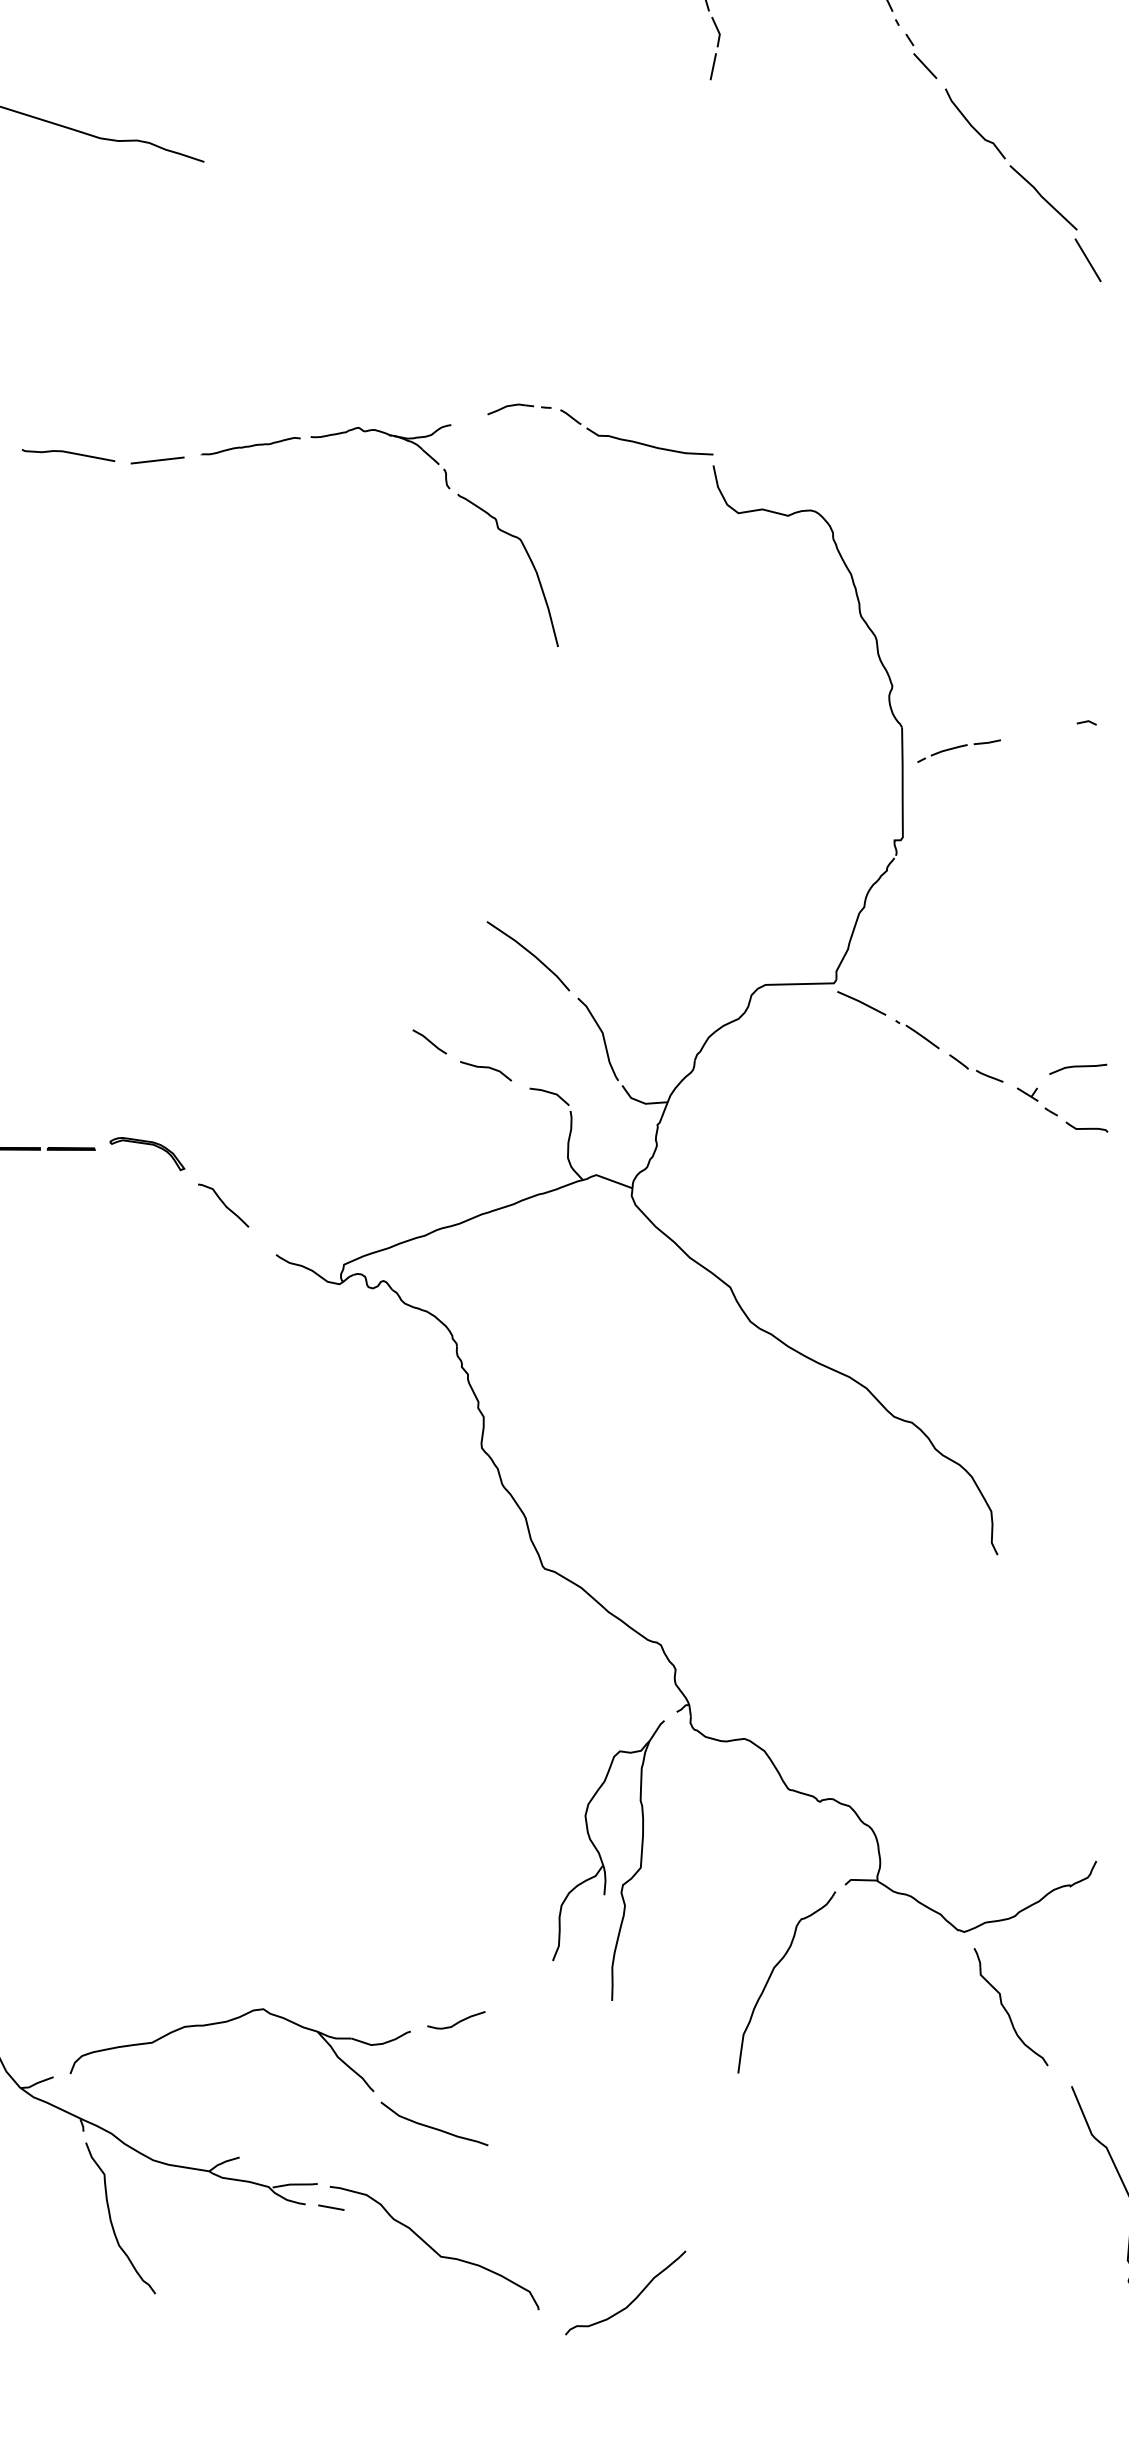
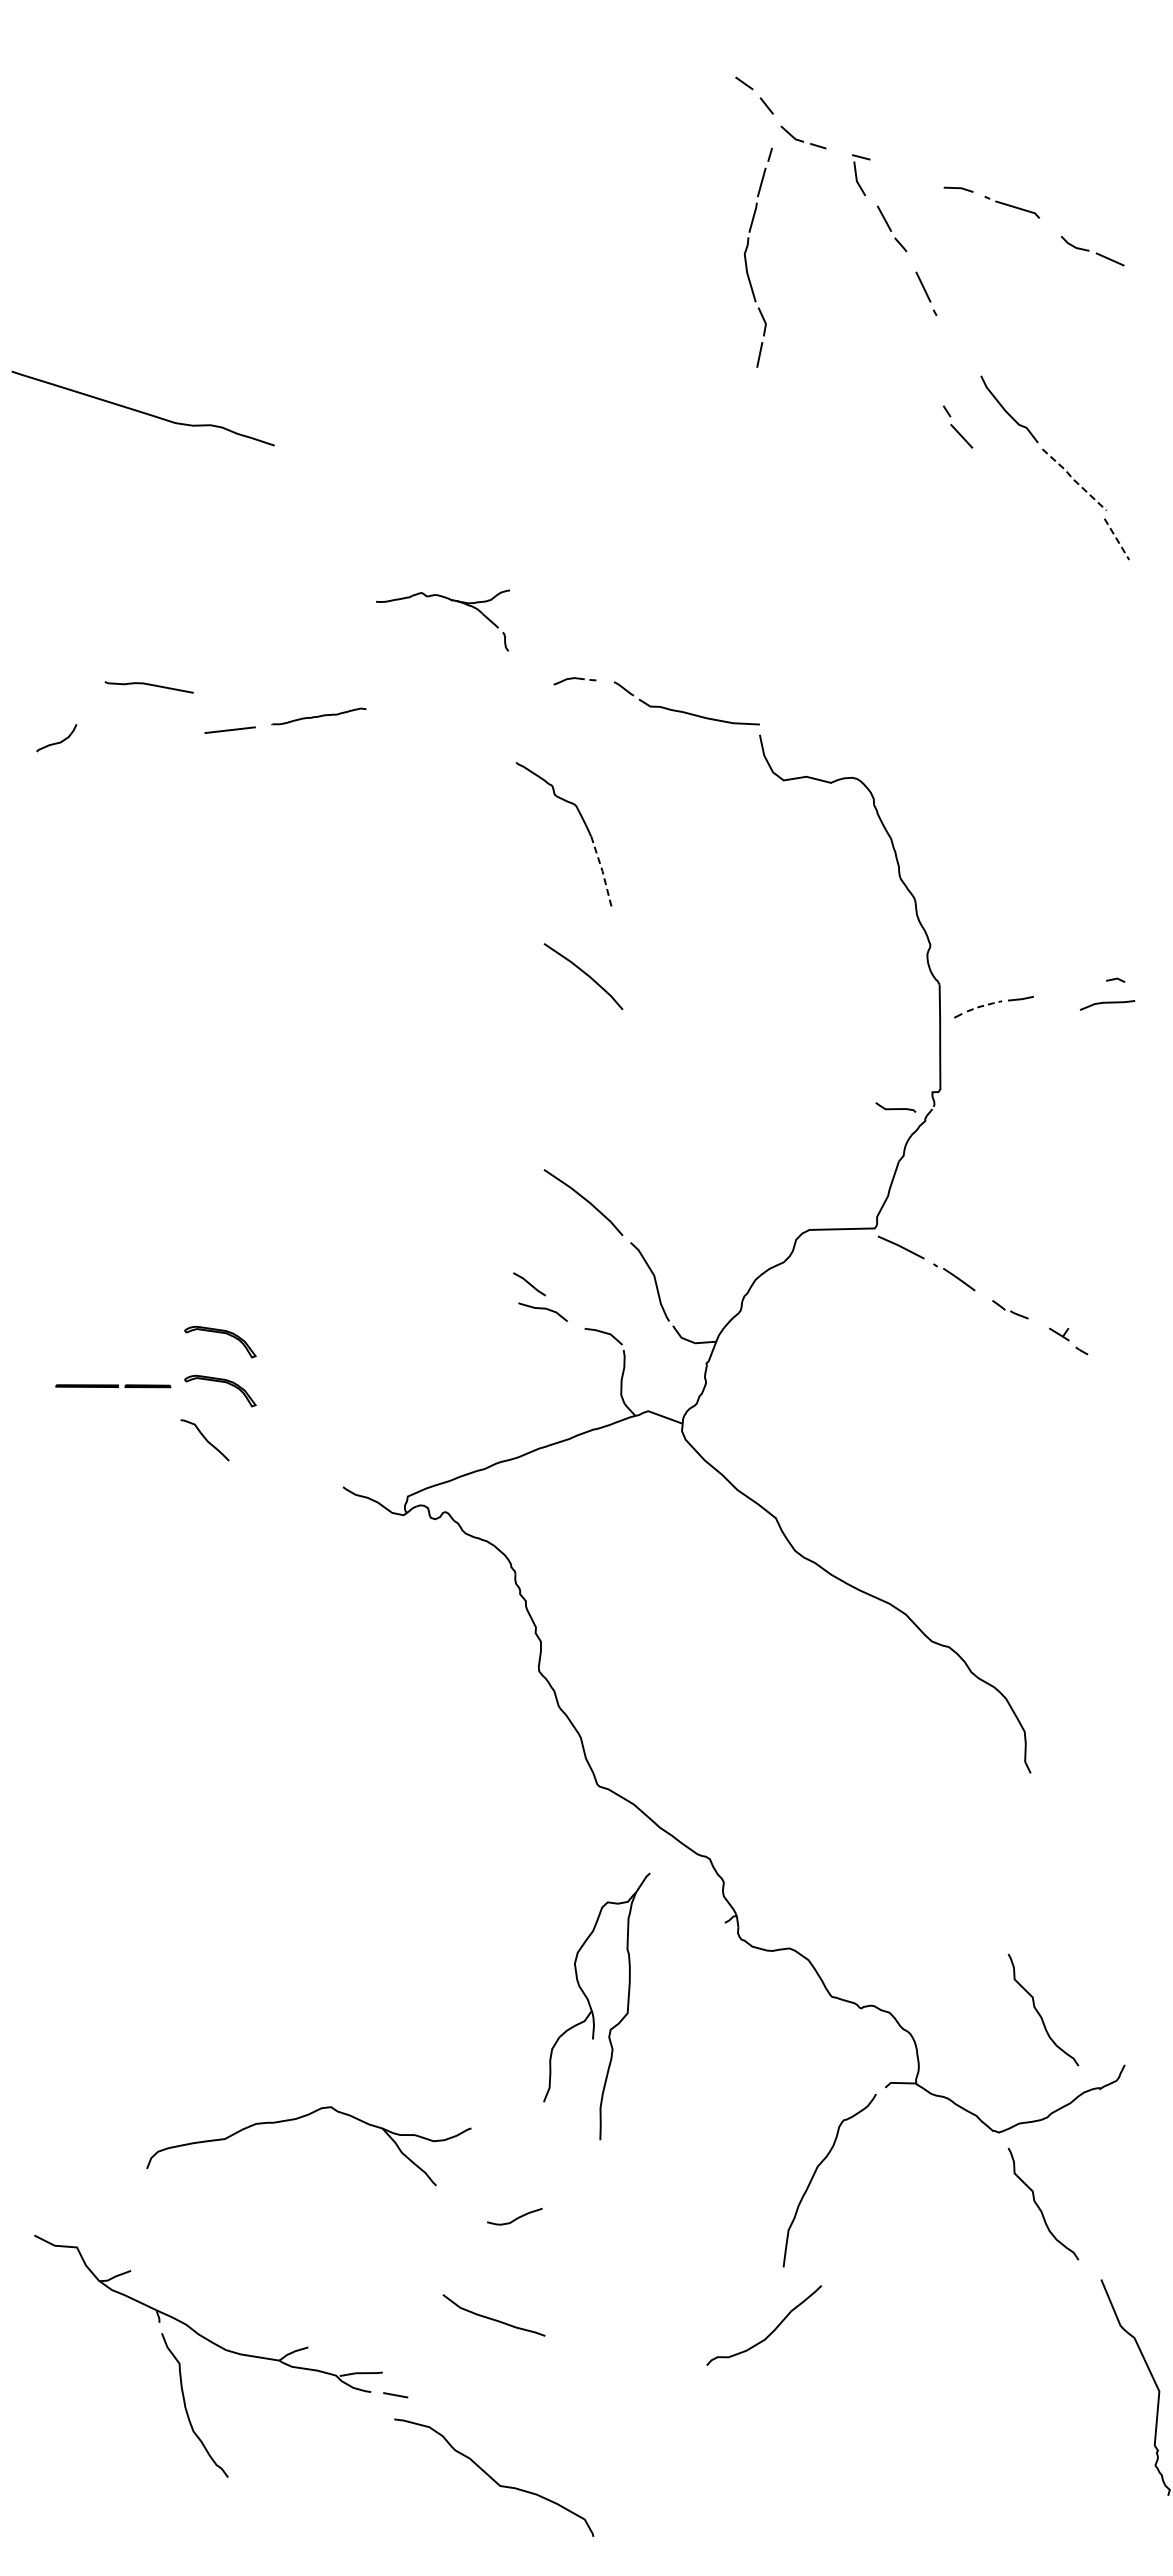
part: (920, 55) -> (957, 426), moved
line: (1042, 197) -> (1073, 479), solid -> dashed
line: (1088, 260) -> (1117, 539), solid -> dashed
part: (518, 408) -> (574, 680), size x0.7
part: (389, 436) -> (451, 601), moved
curve: (67, 453) -> (148, 685), moved
line: (548, 608) -> (602, 871), solid -> dashed
line: (530, 716) -> (585, 974), added
line: (949, 749) -> (984, 1005), solid -> dashed
line: (429, 1042) -> (529, 1284), moved
line: (1078, 1067) -> (1107, 1003), moved
part: (976, 1068) -> (1010, 1309), size x0.7
part: (147, 1093) -> (220, 1333), added
curve: (1086, 1128) -> (895, 1108), moved
curve: (223, 1204) -> (204, 1439), moved
curve: (1006, 1806) -> (1039, 2012), added
part: (608, 1860) -> (596, 2006), moved
part: (231, 2021) -> (300, 2118), moved
curve: (433, 2248) -> (493, 2478), moved
curve: (632, 2300) -> (770, 2332), moved

